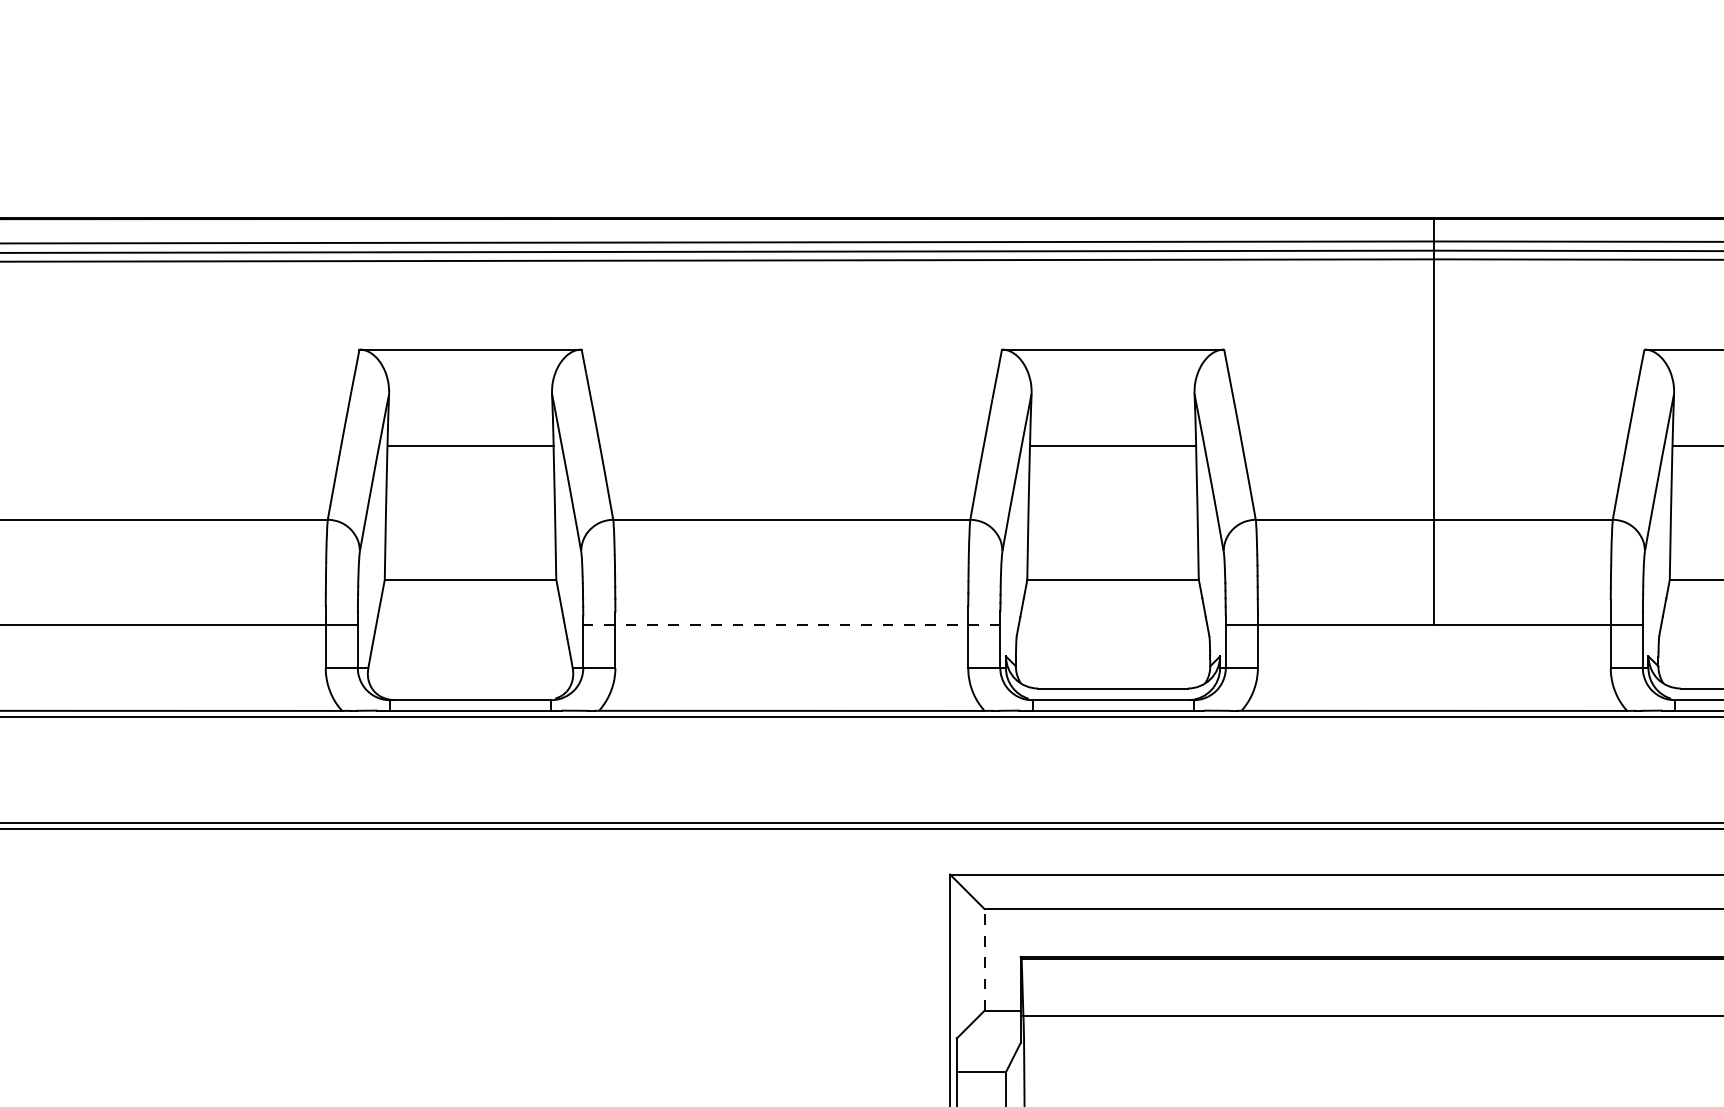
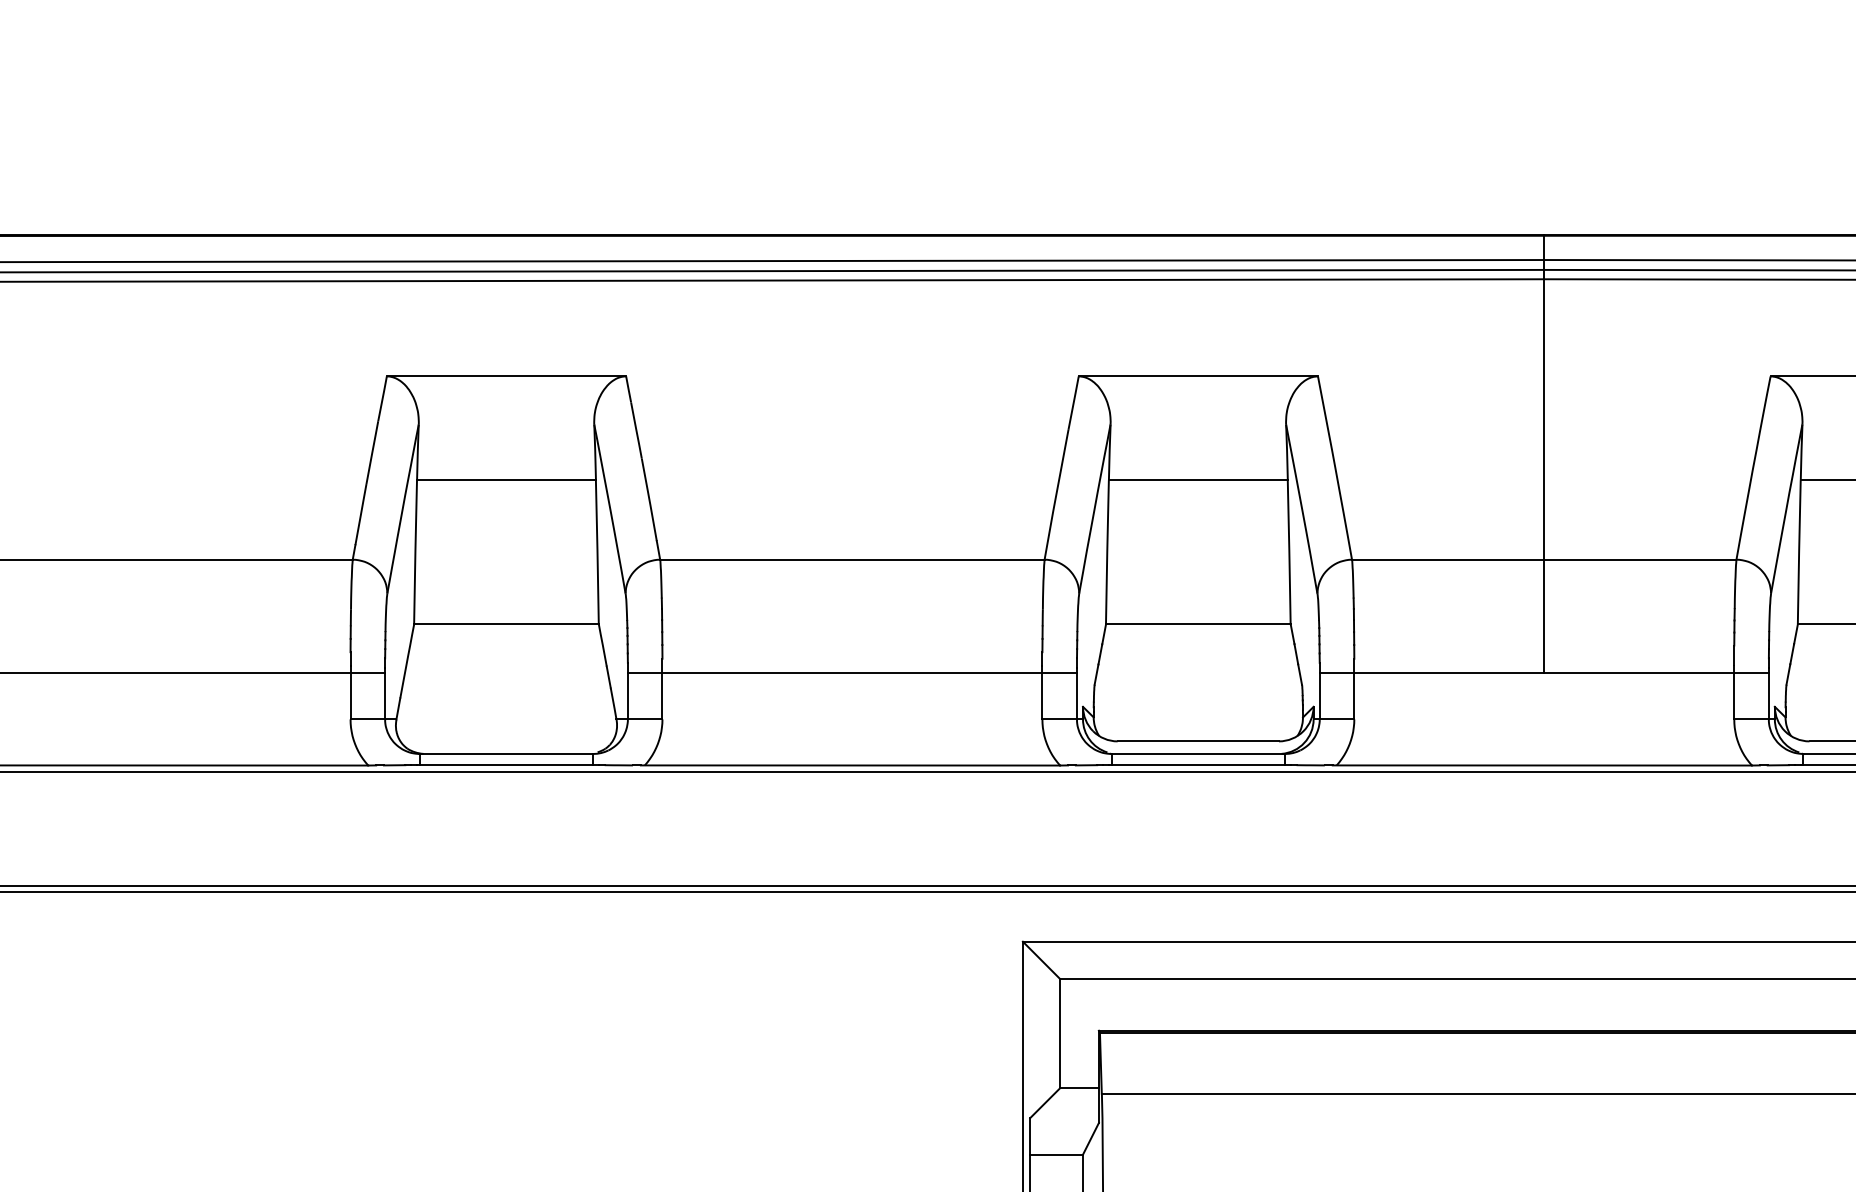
line: (791, 624) -> (852, 672), dashed -> solid
line: (984, 959) -> (1059, 1033), dashed -> solid

